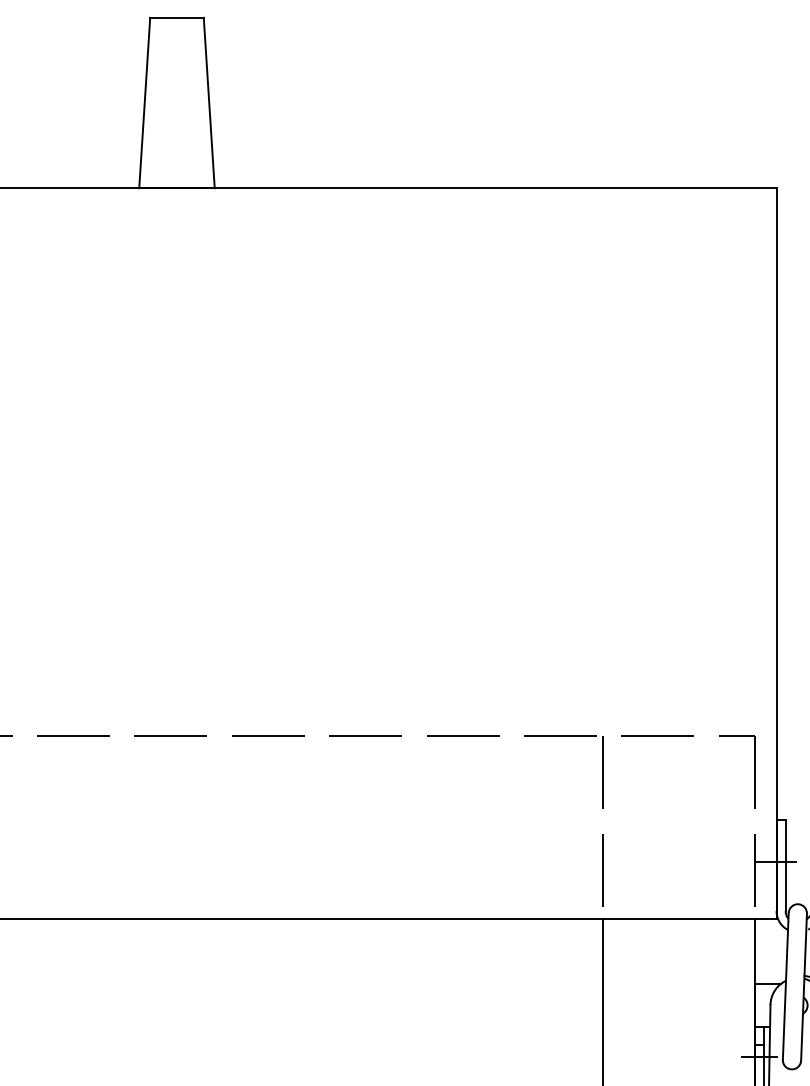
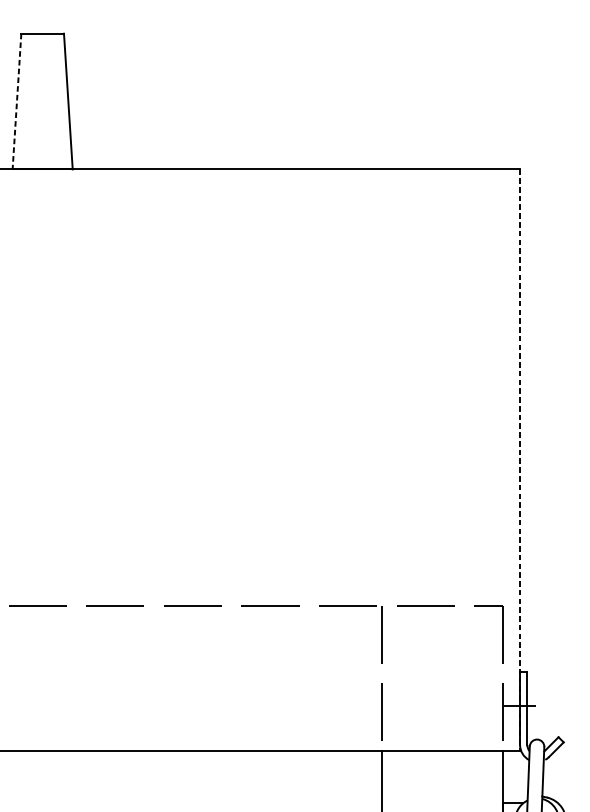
line: (144, 103) -> (16, 101), solid -> dashed
line: (776, 554) -> (520, 461), solid -> dashed

